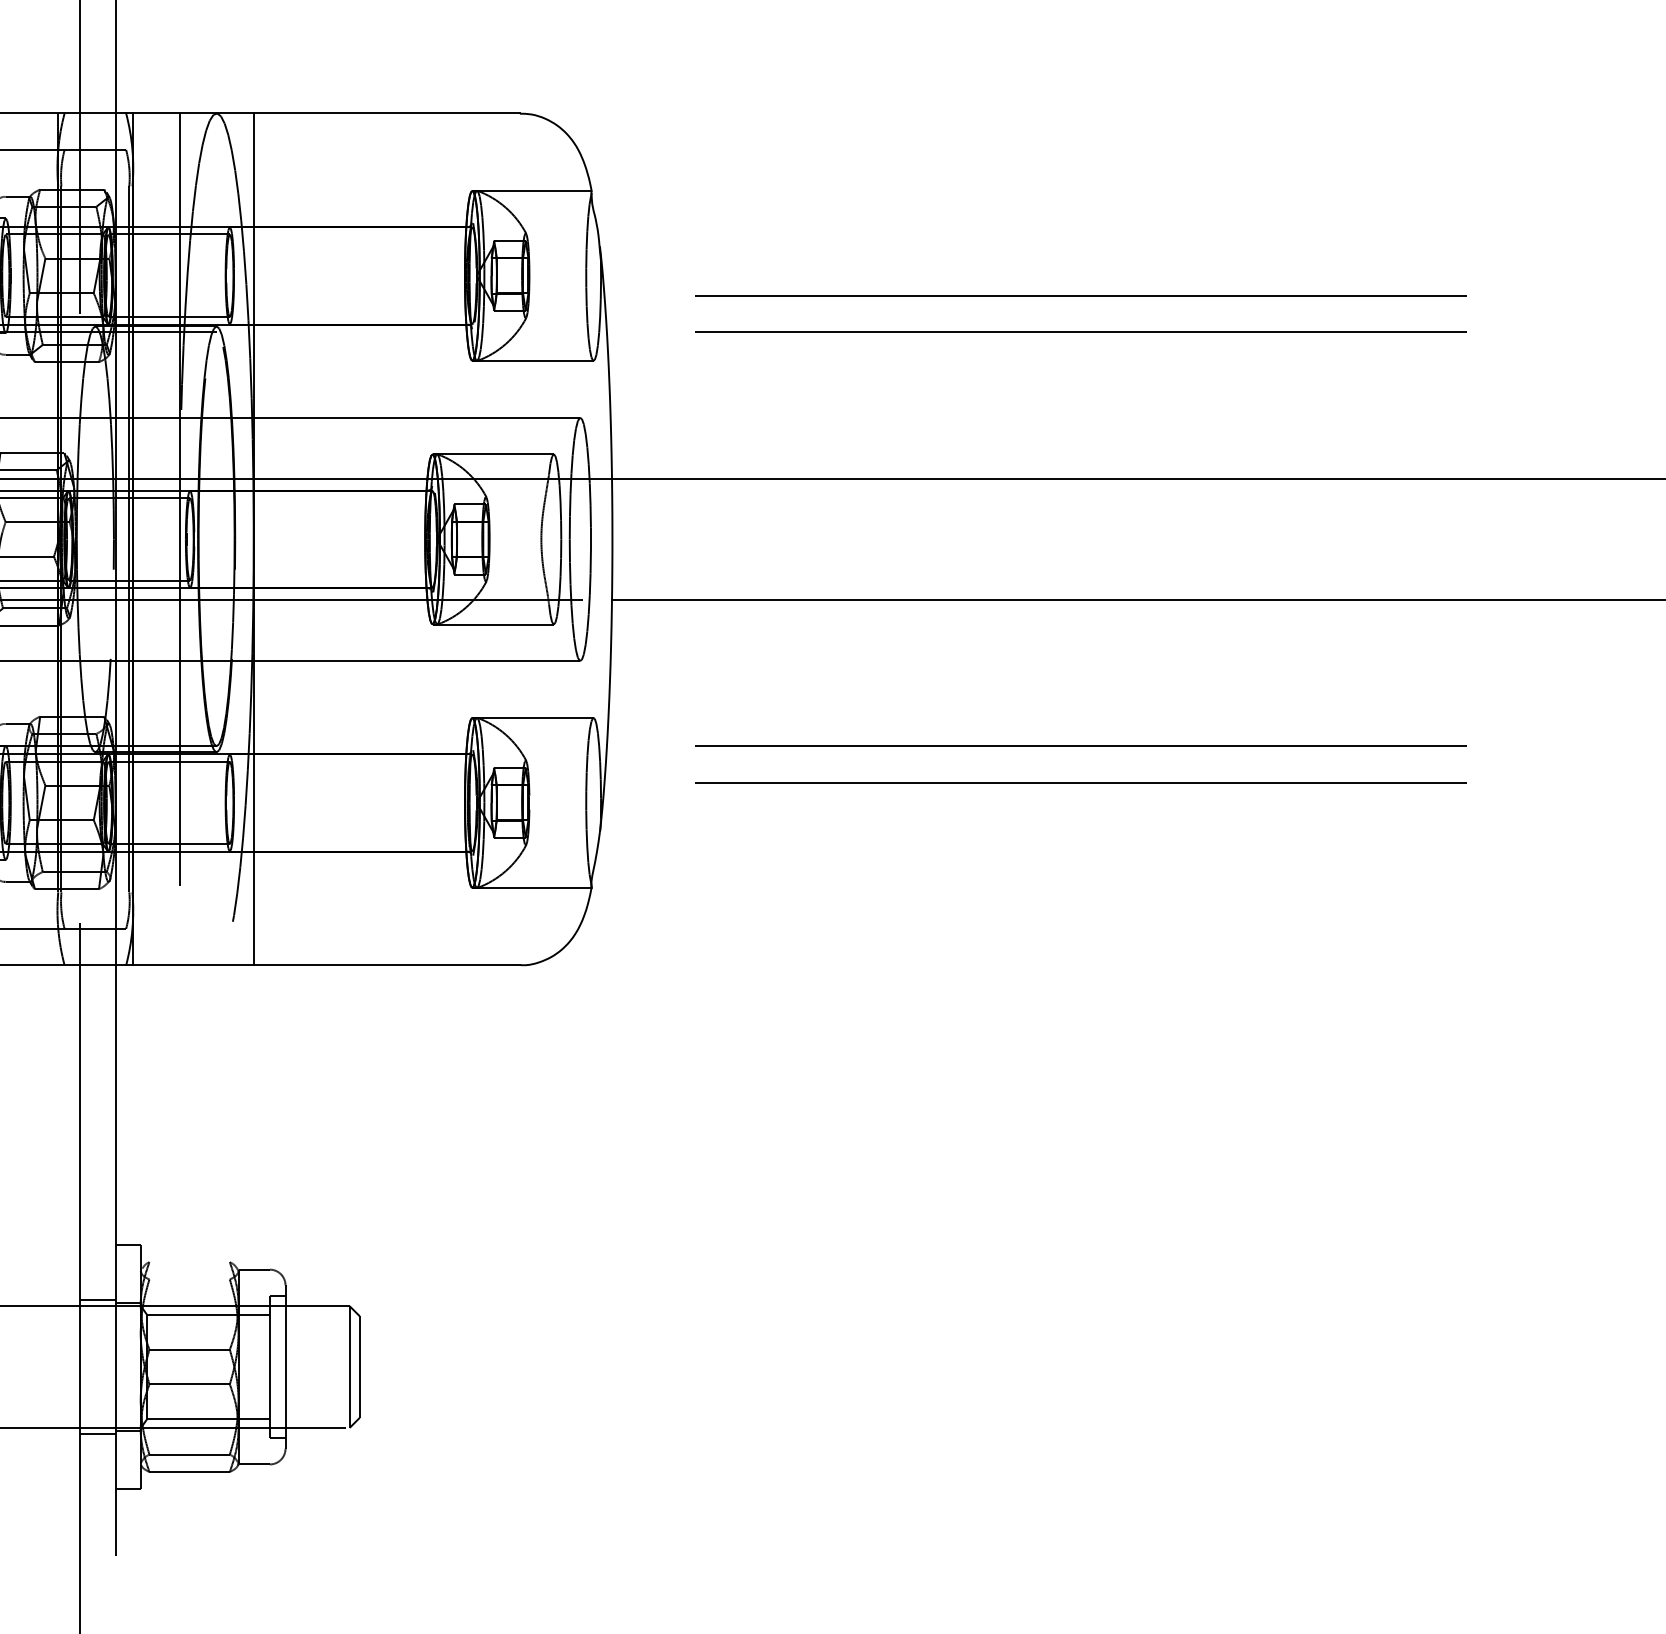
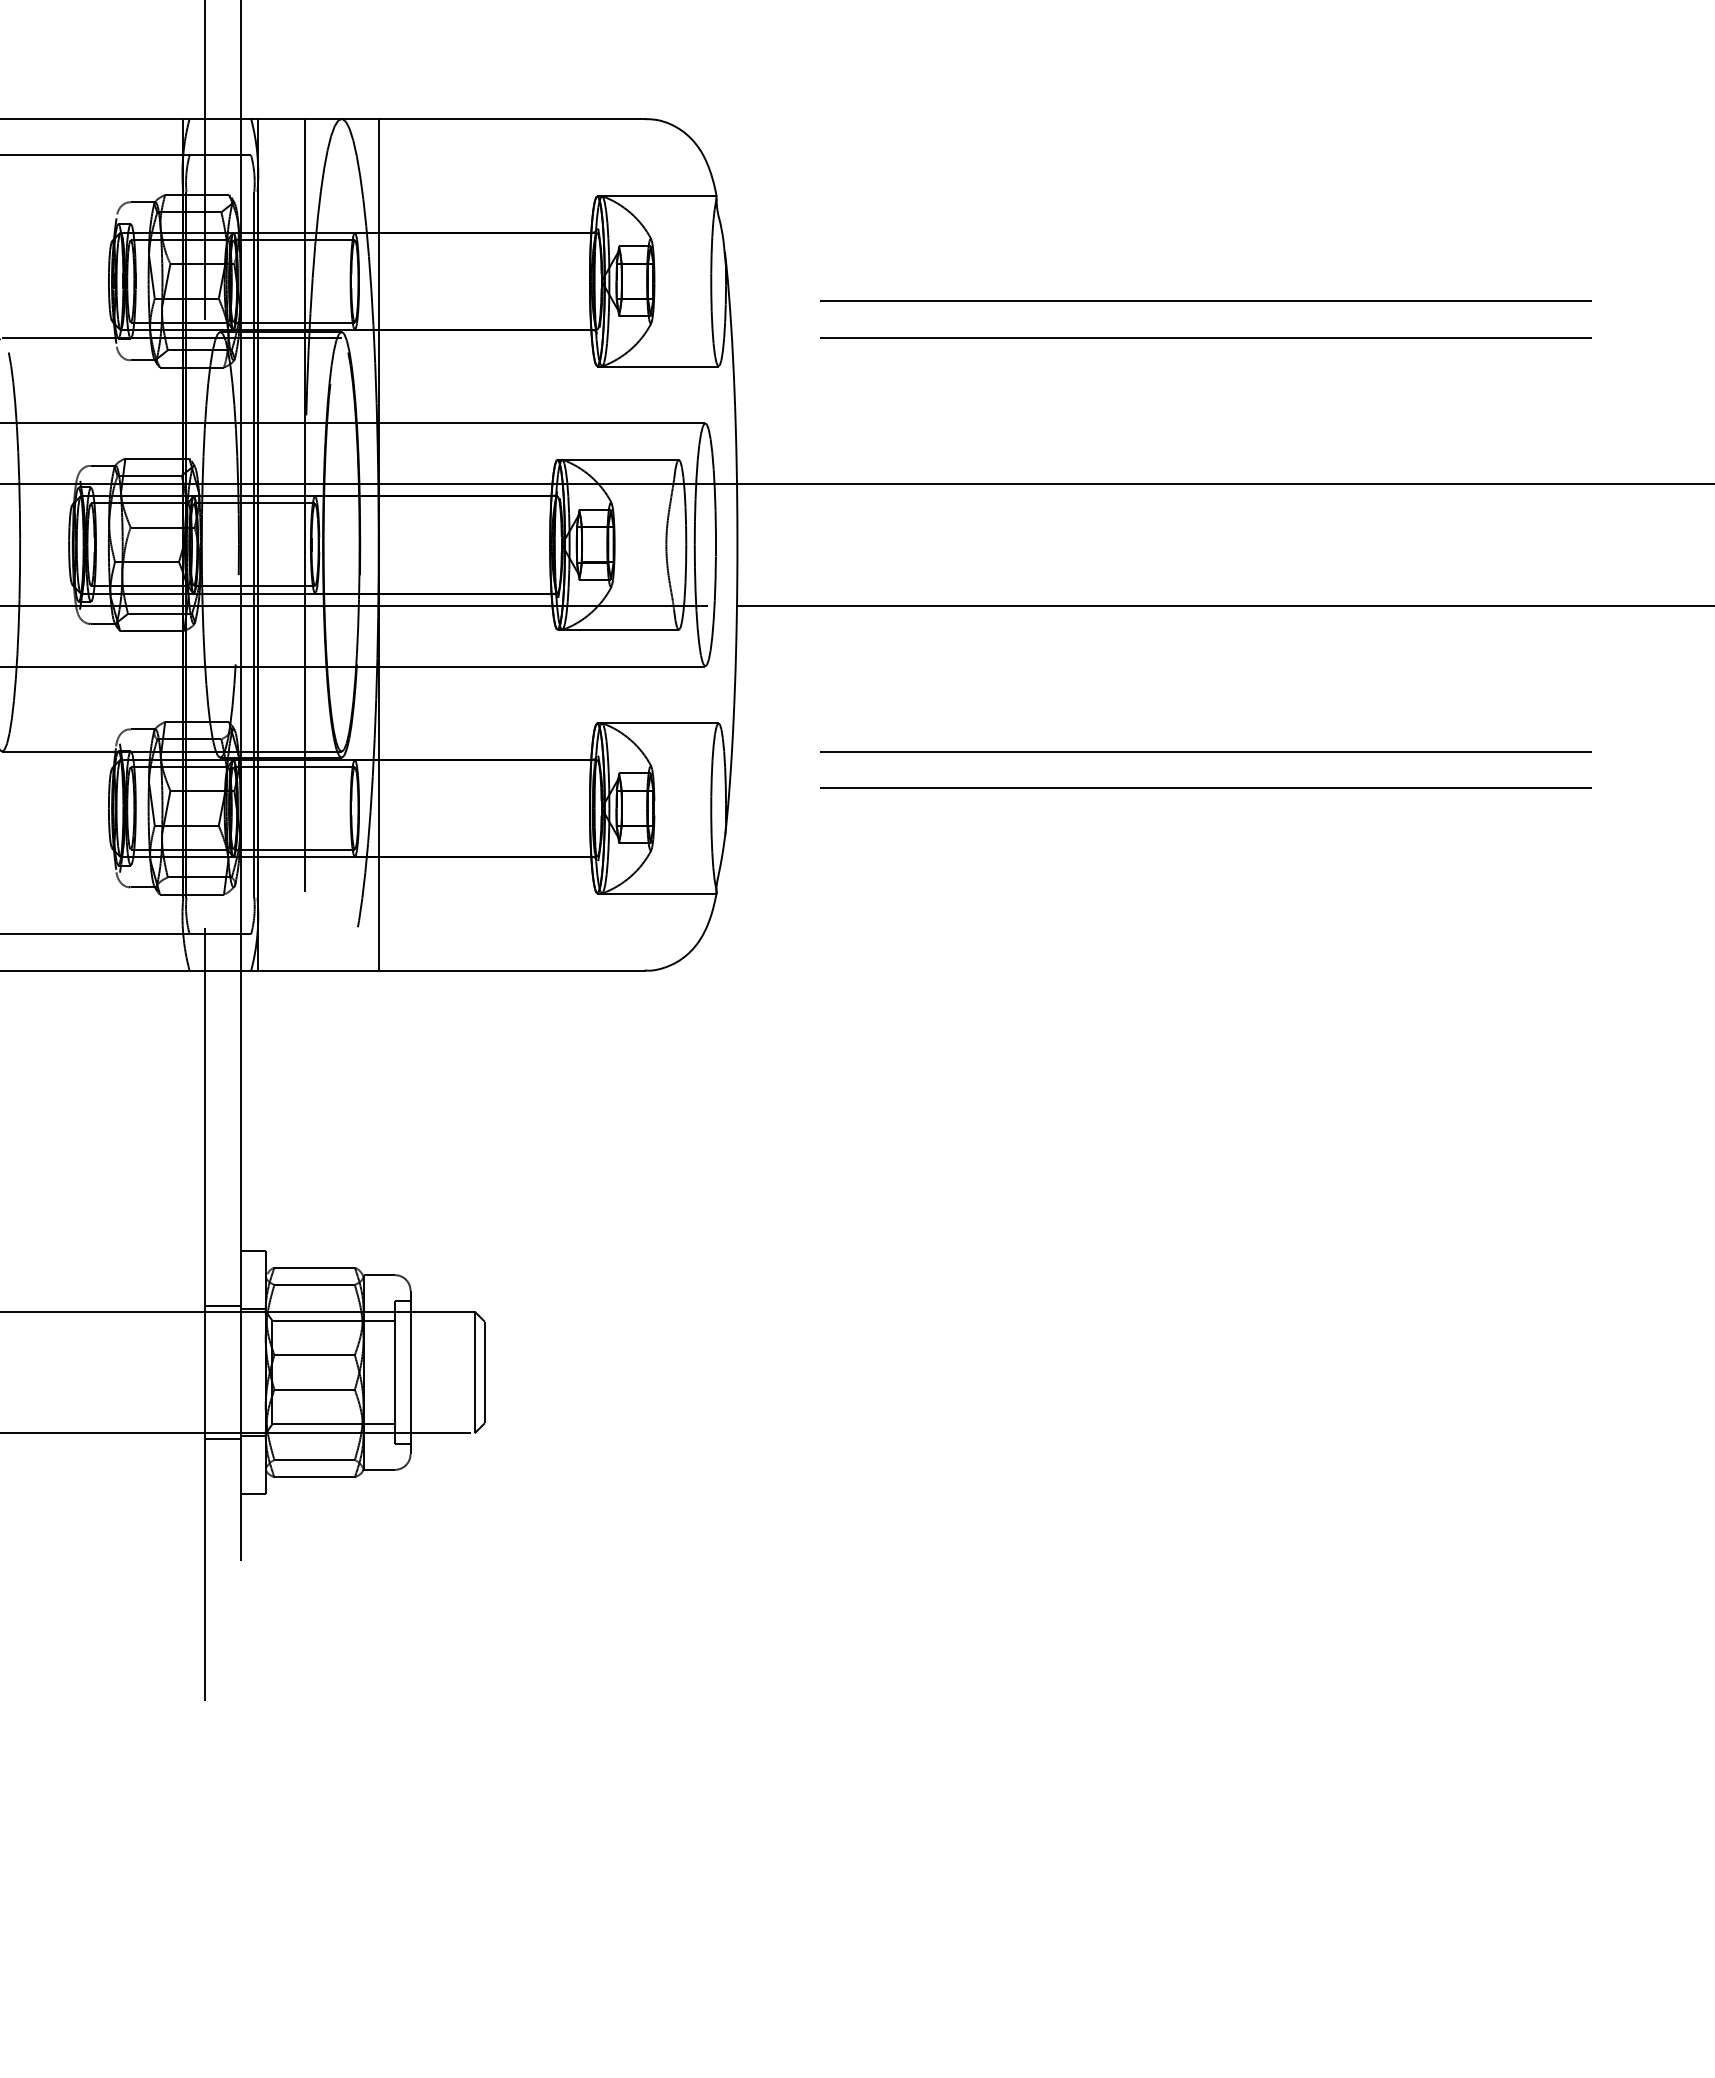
line: (189, 1262) -> (314, 1267), added
line: (189, 1279) -> (314, 1284), added

